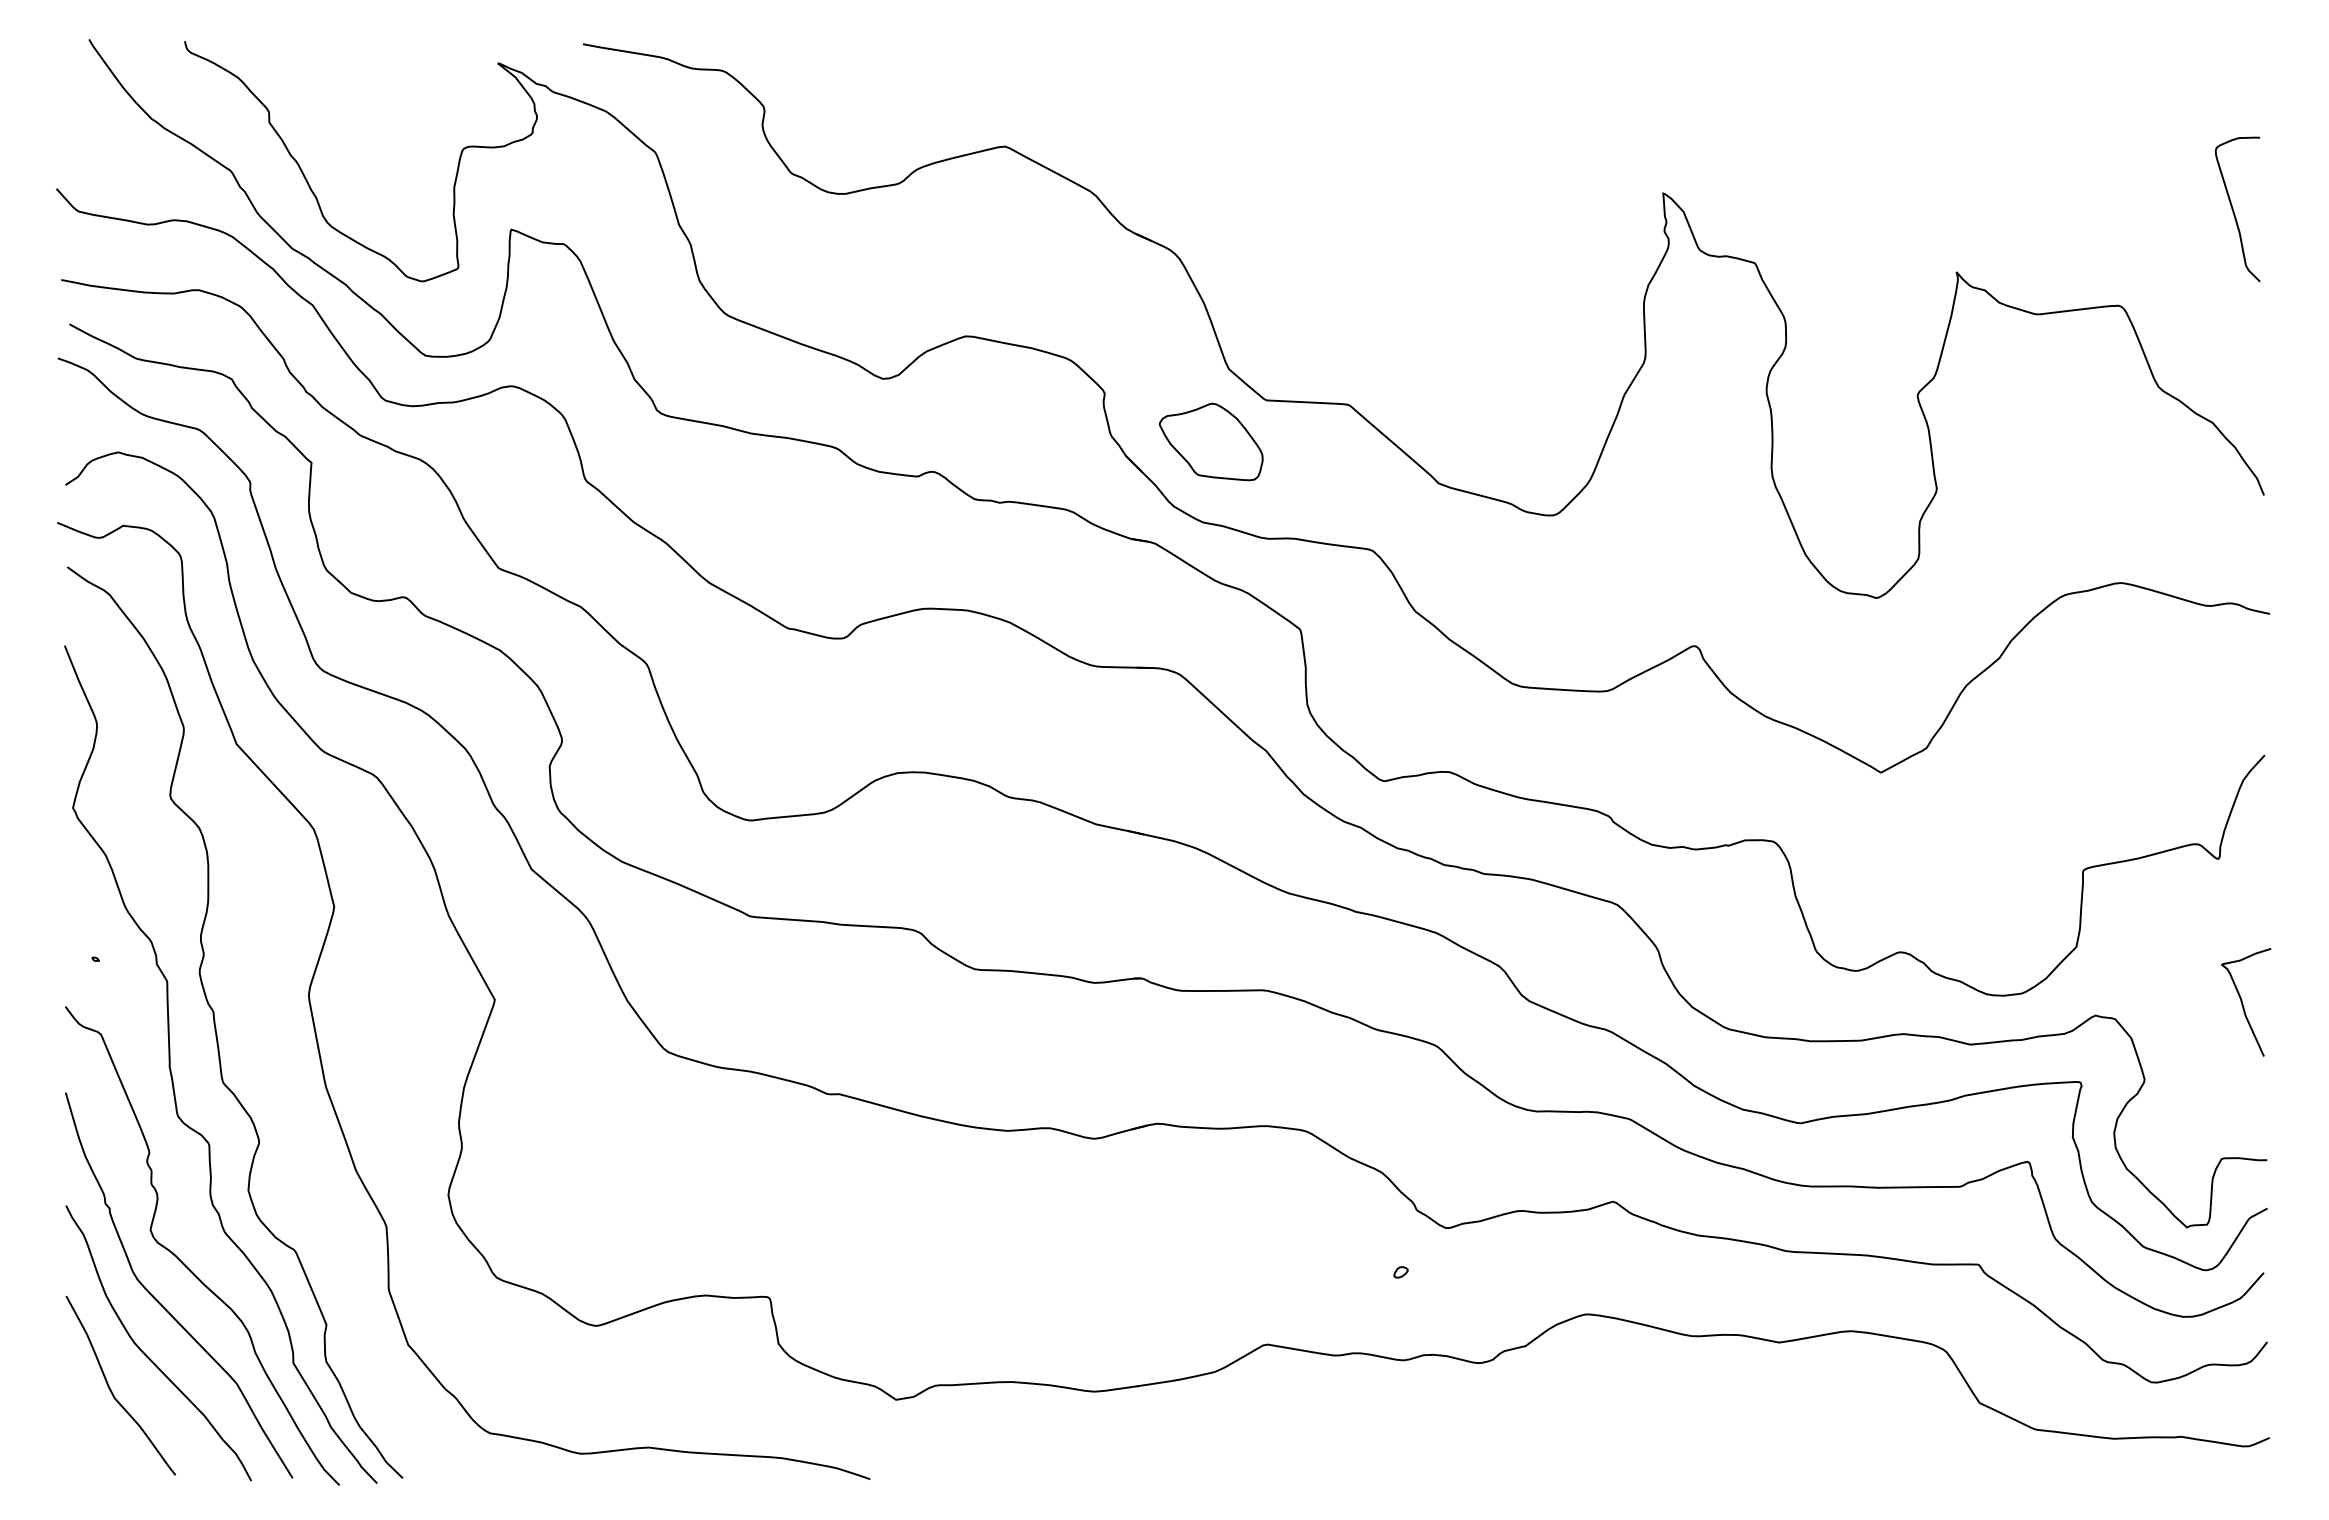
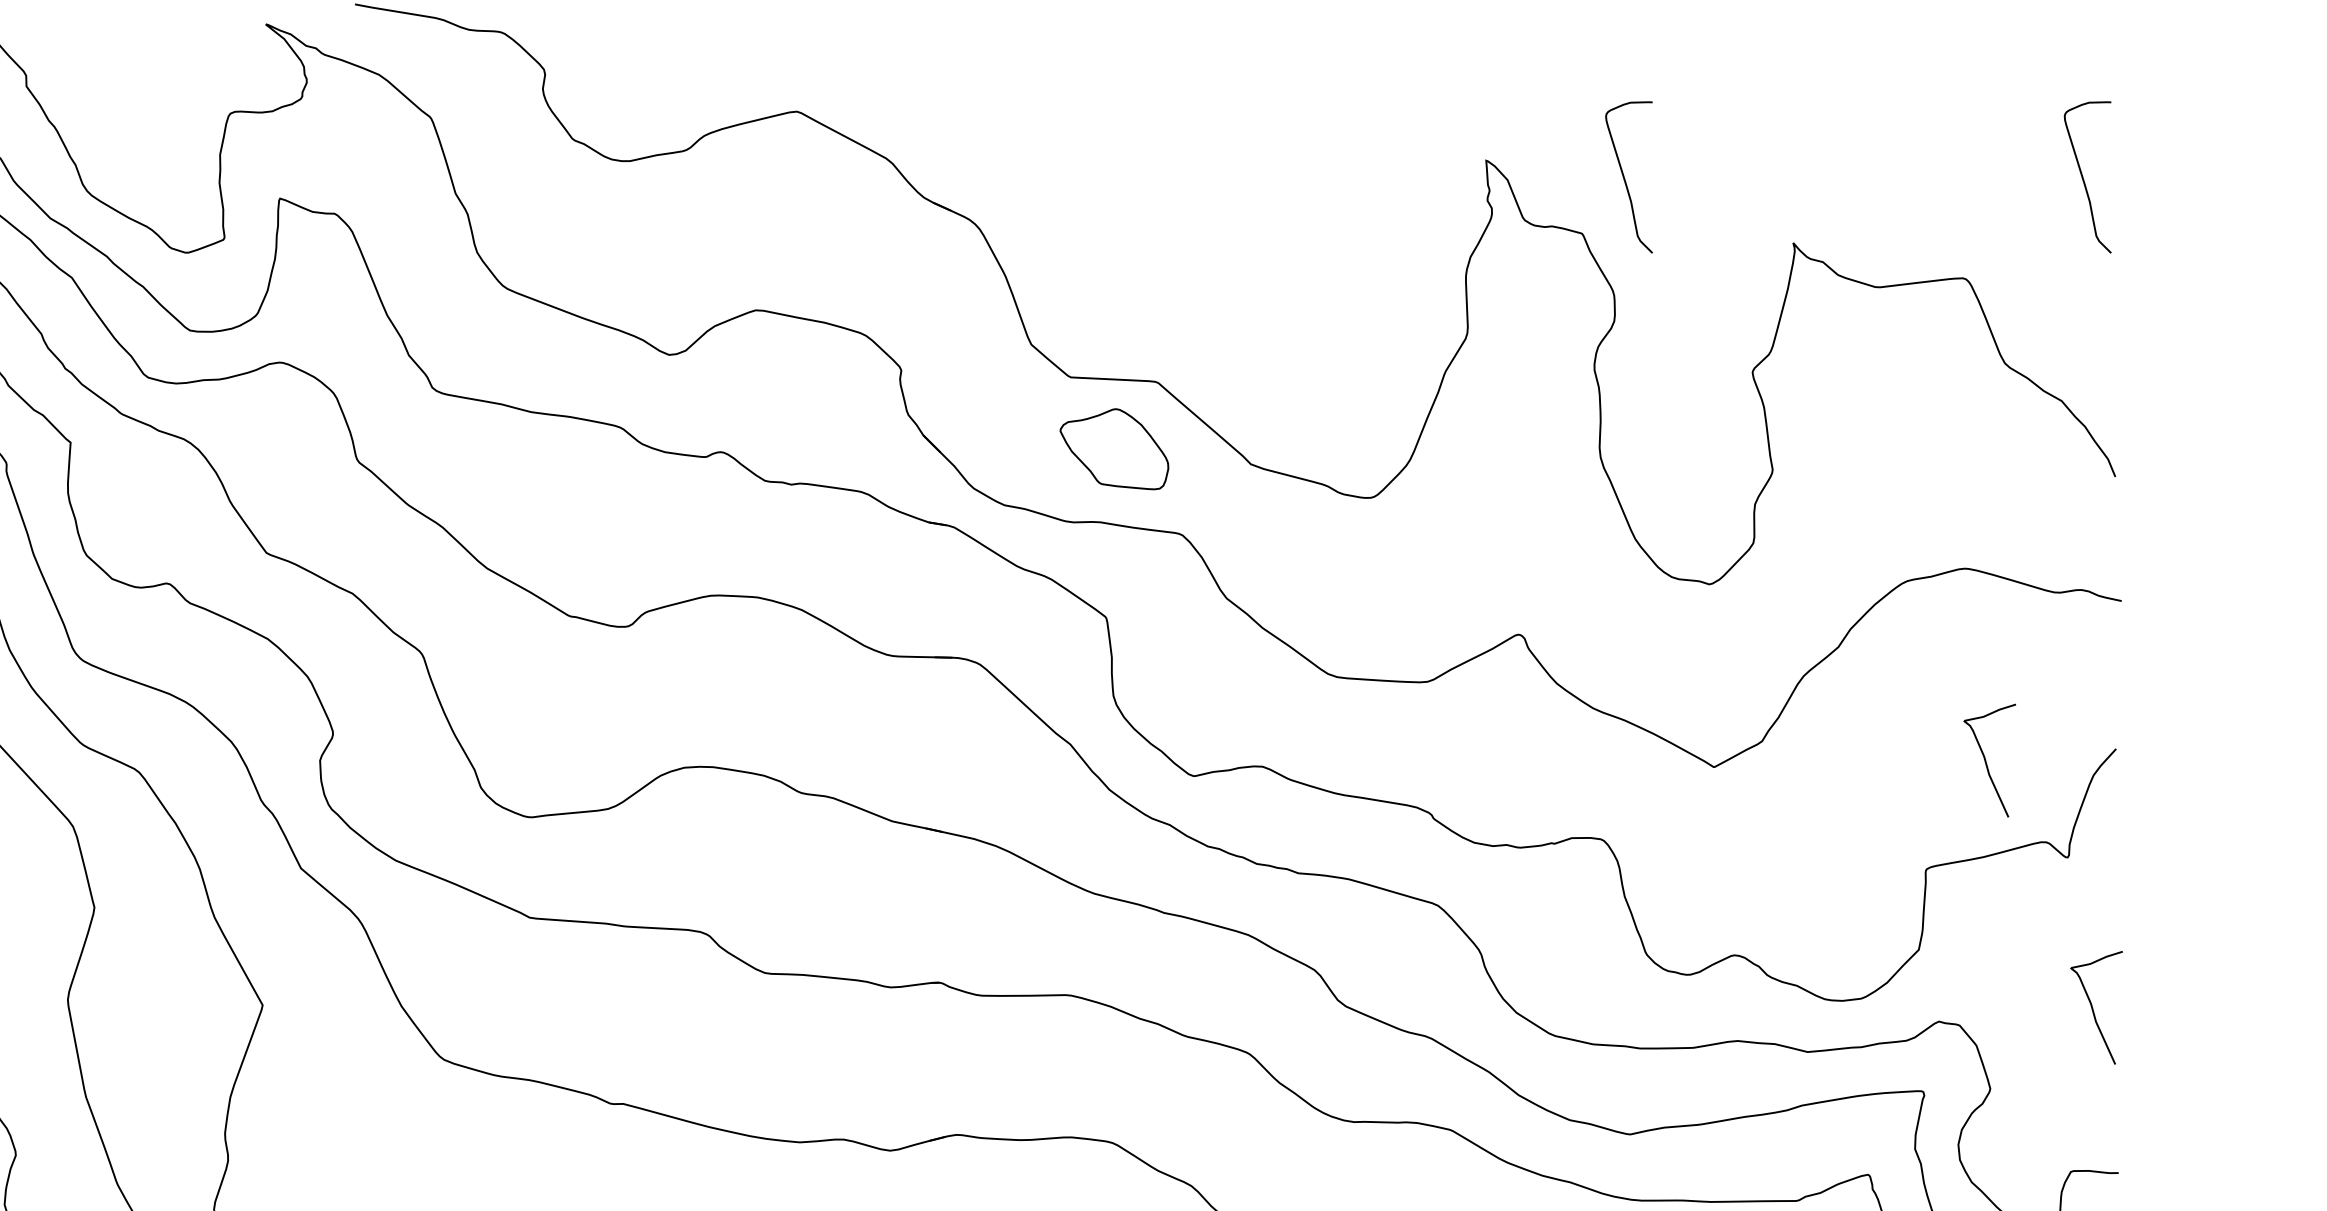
curve: (1796, 211) -> (1625, 179), added
part: (1210, 441) -> (1113, 448), moved
curve: (2141, 767) -> (1987, 761), added

